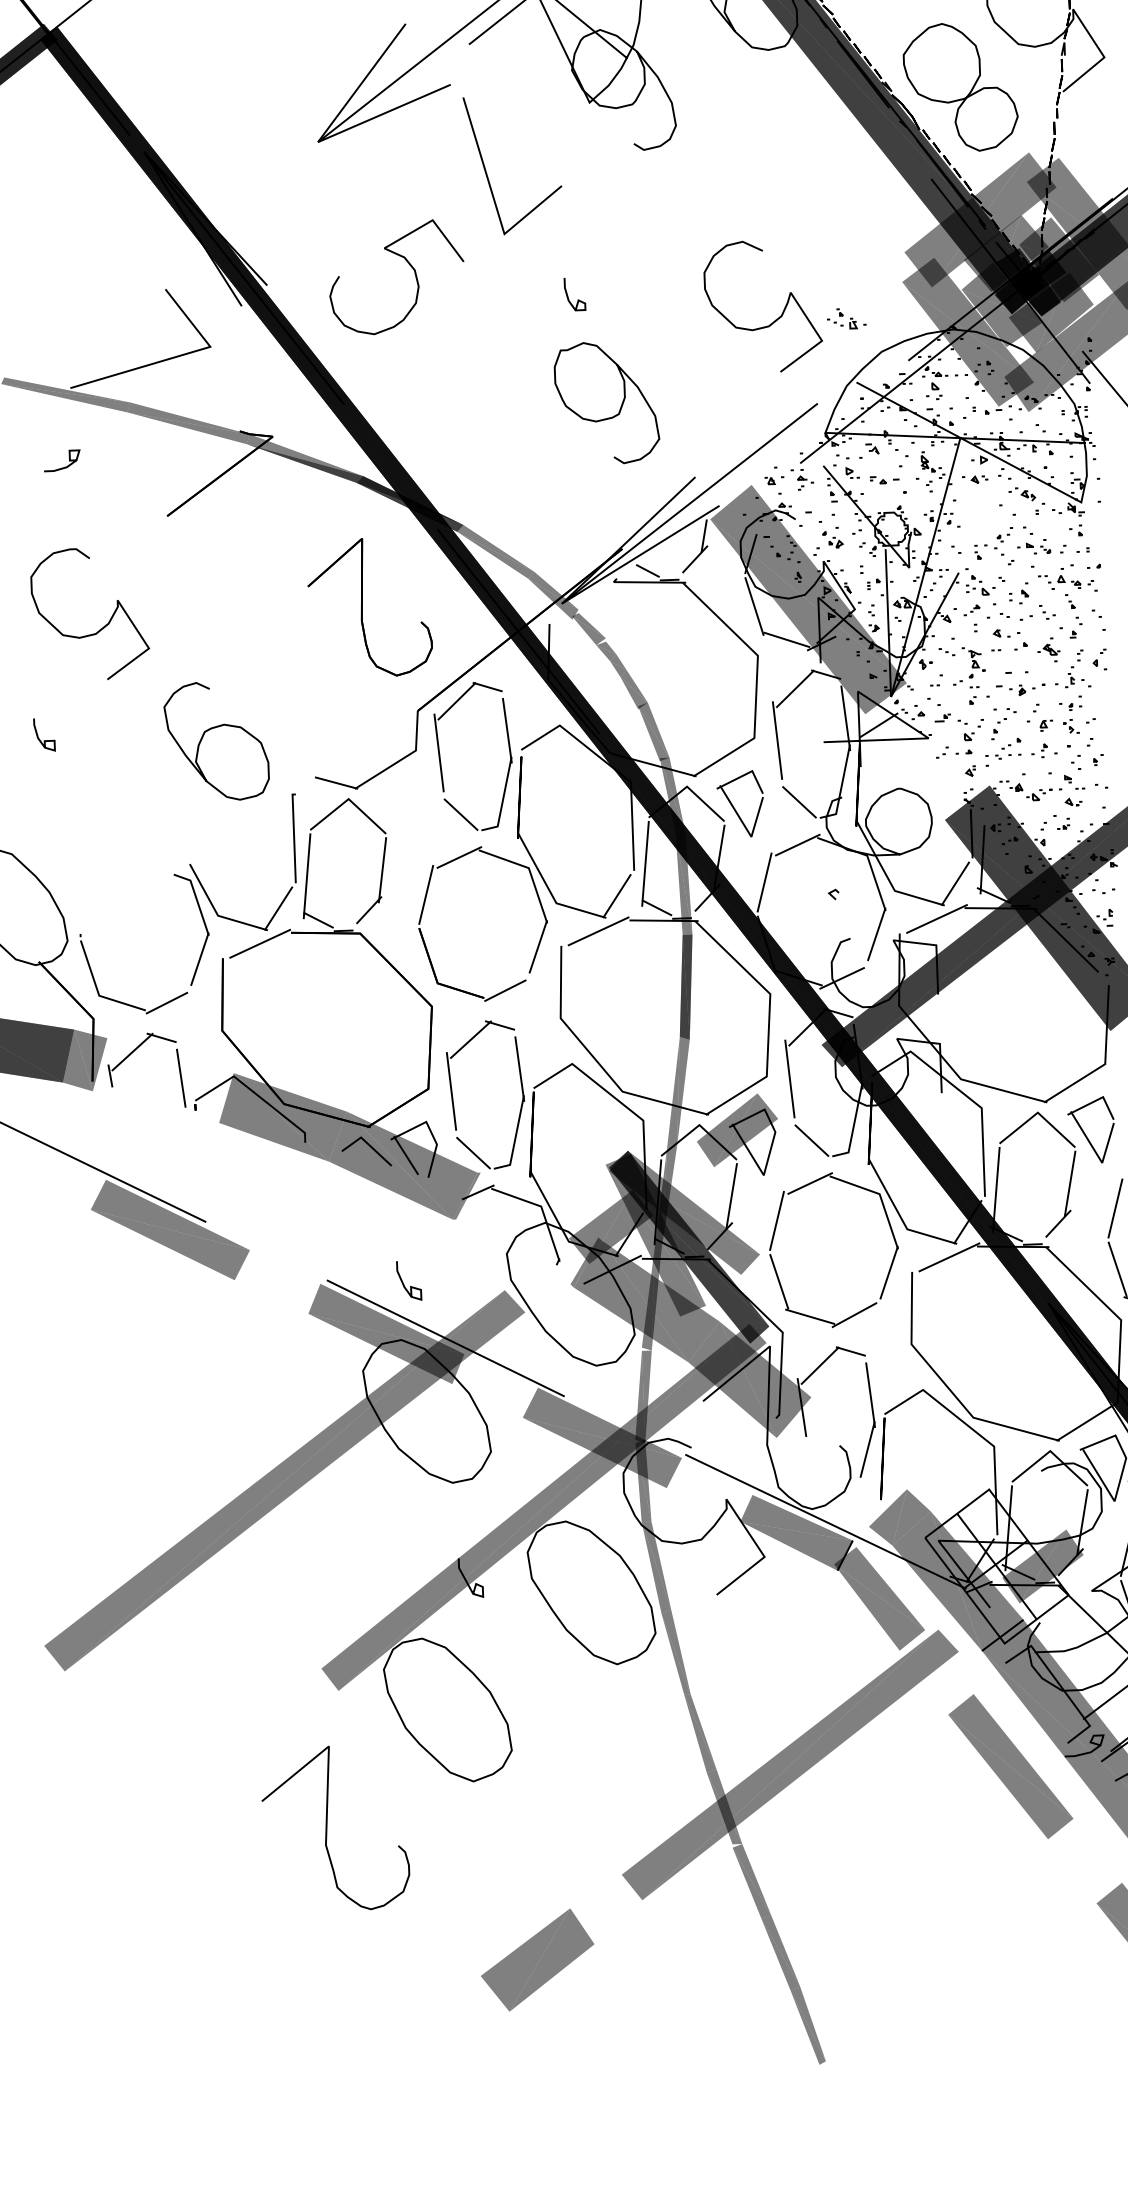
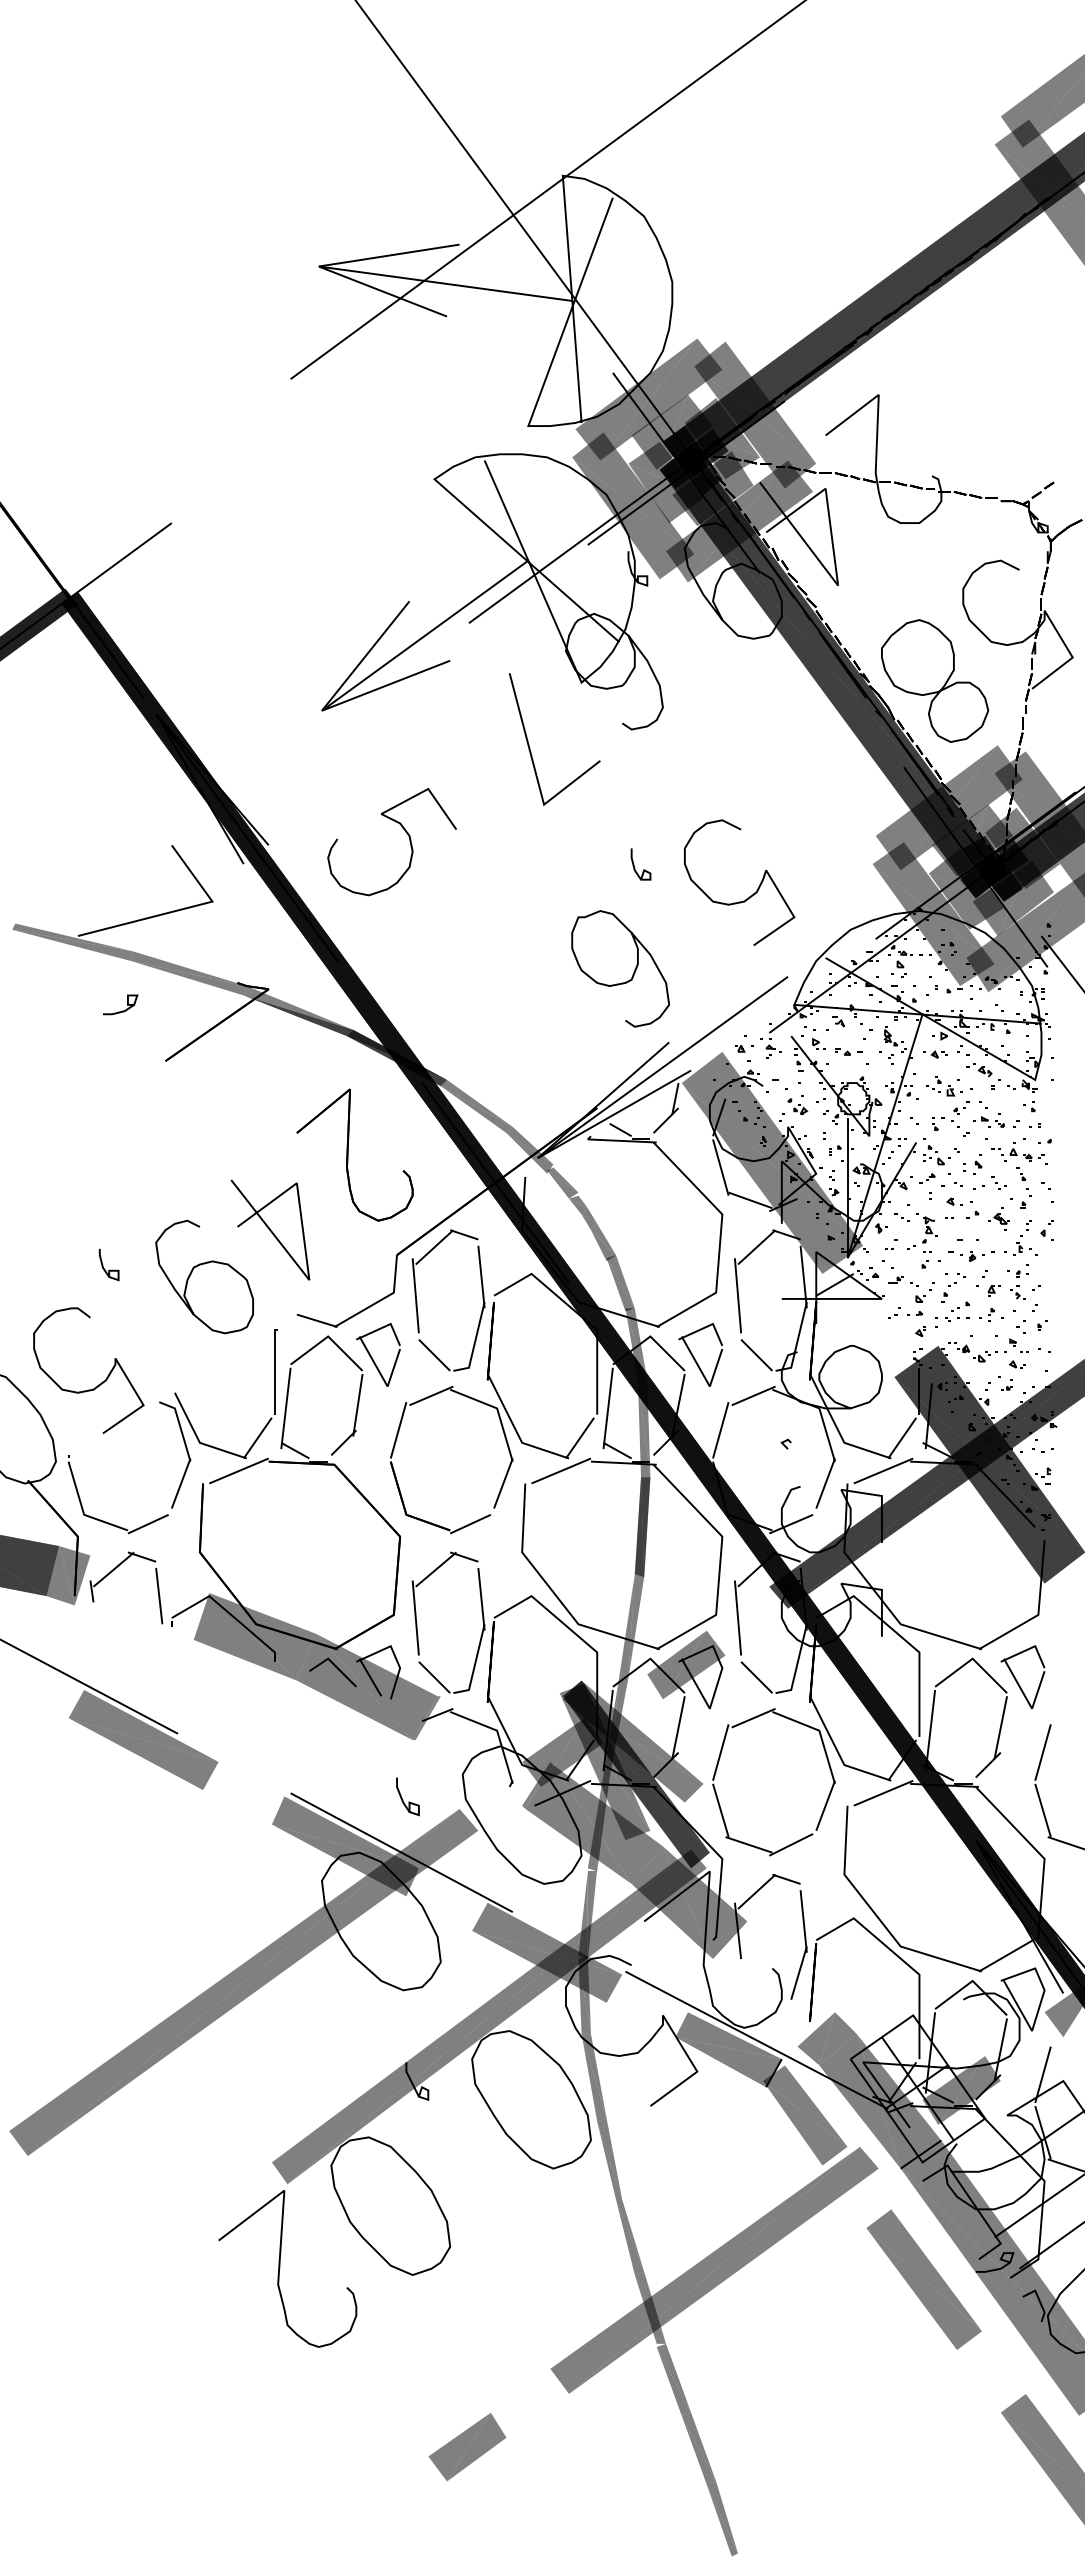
line: (486, 171) -> (529, 744), moved
curve: (577, 299) -> (643, 869), moved
part: (846, 319) -> (944, 1086), moved
curve: (619, 408) -> (632, 974), moved
curve: (64, 466) -> (122, 1010), moved
curve: (100, 628) -> (98, 1384), moved
line: (283, 688) -> (270, 1229), added
curve: (43, 739) -> (108, 1269), moved
part: (396, 819) -> (372, 1357), added
curve: (403, 1281) -> (402, 1797), moved
curve: (327, 1828) -> (280, 2268), moved
part: (537, 1959) -> (467, 2446), size x0.71

